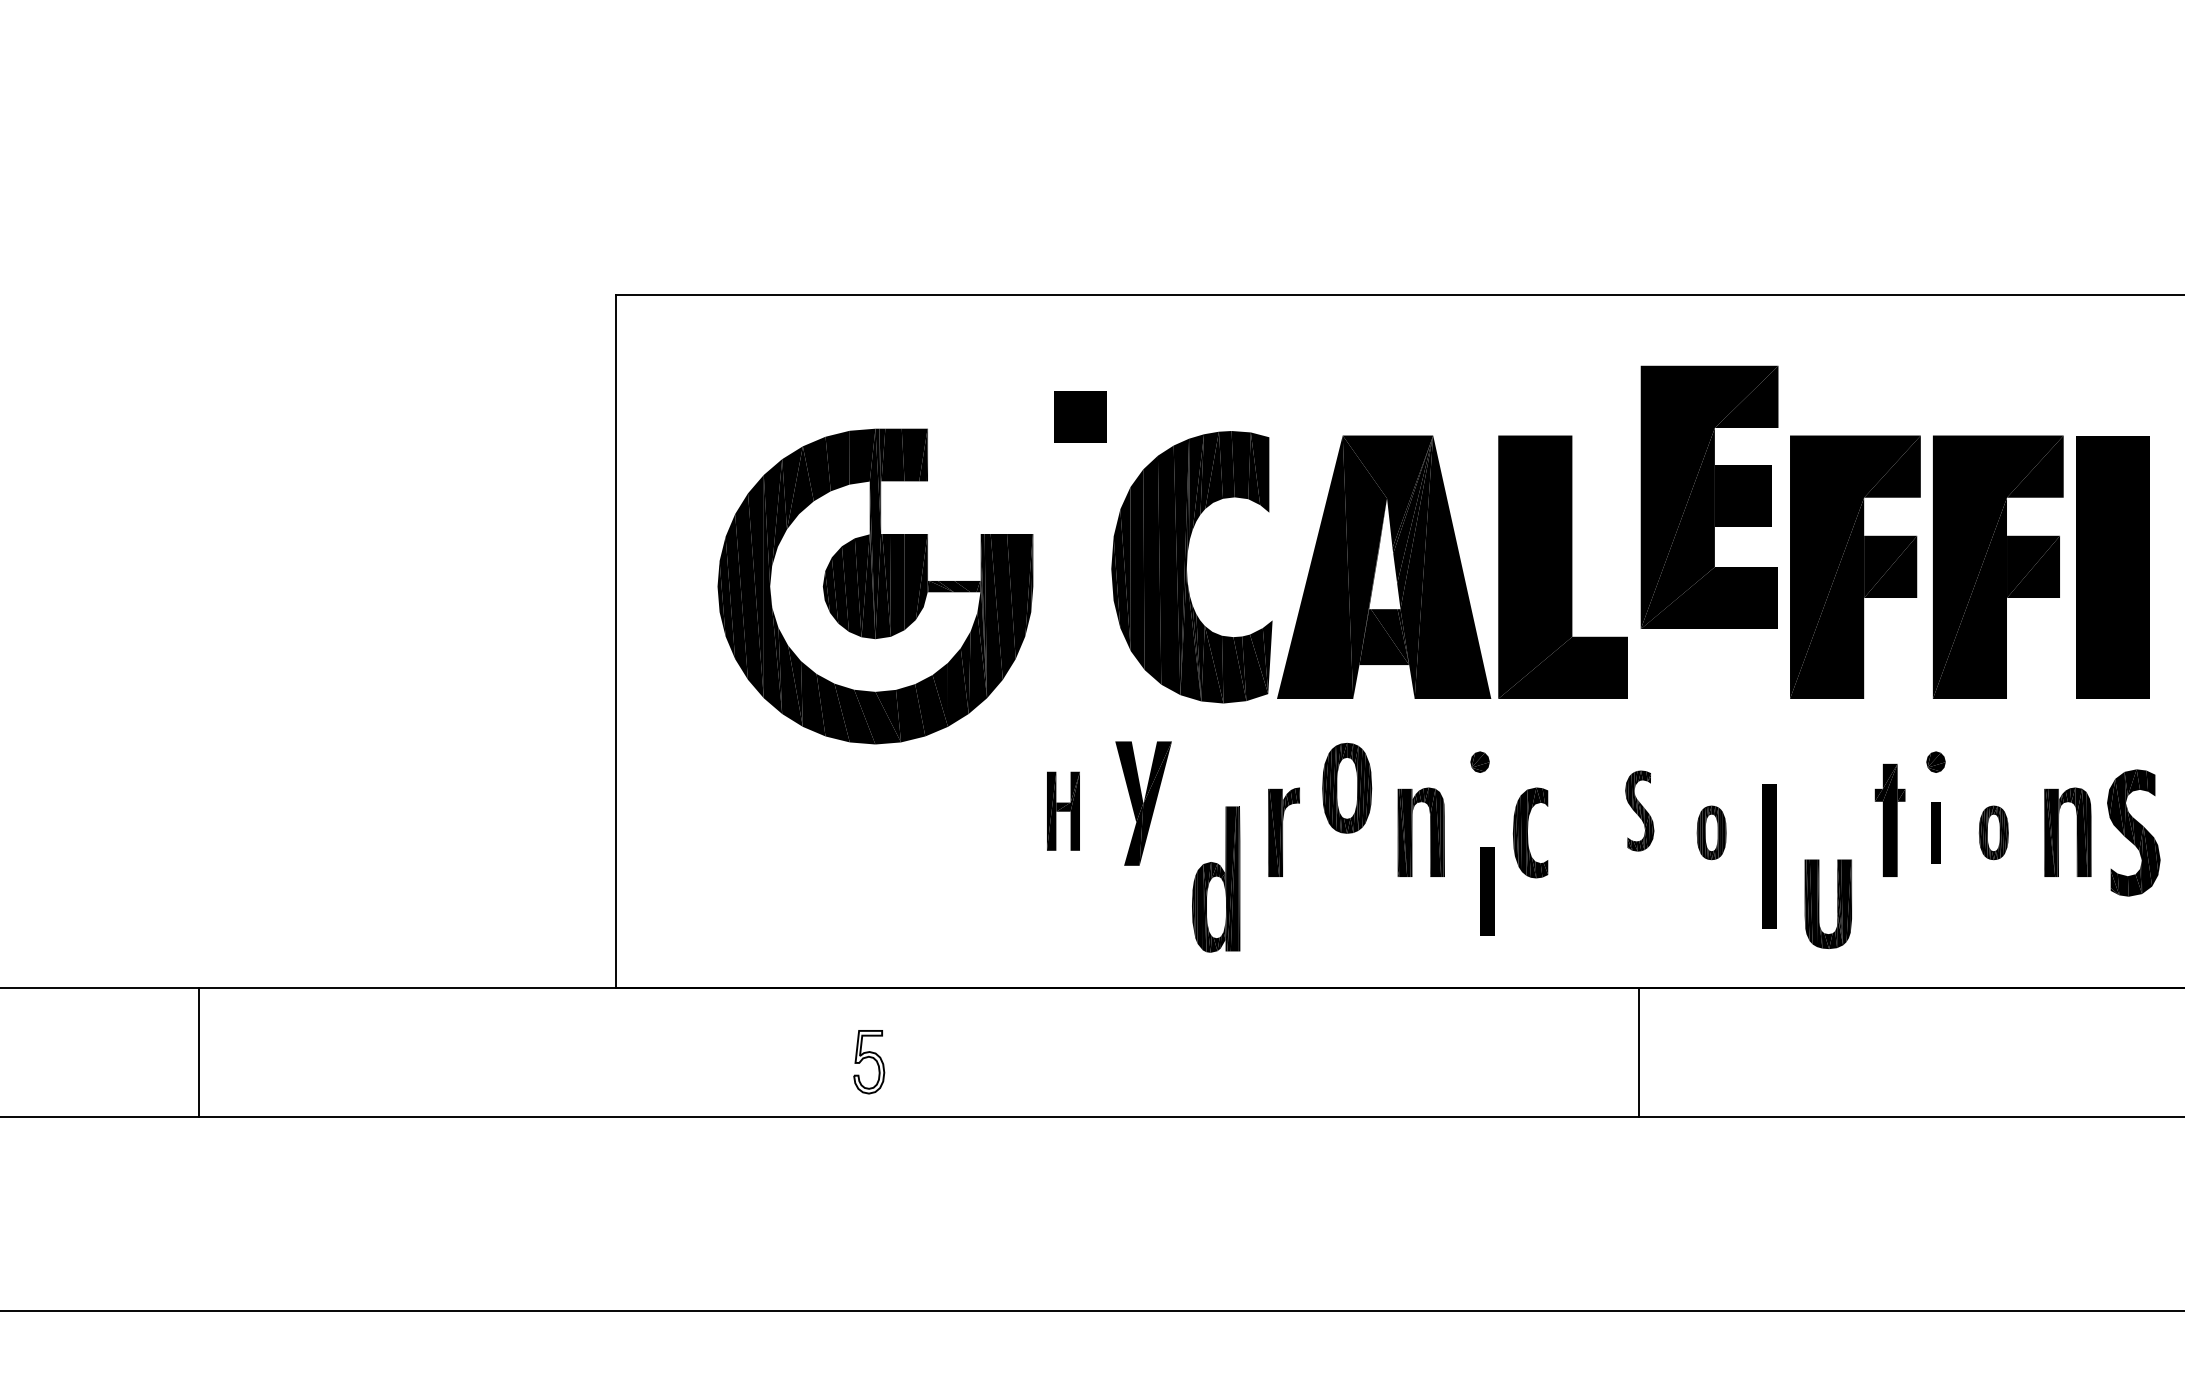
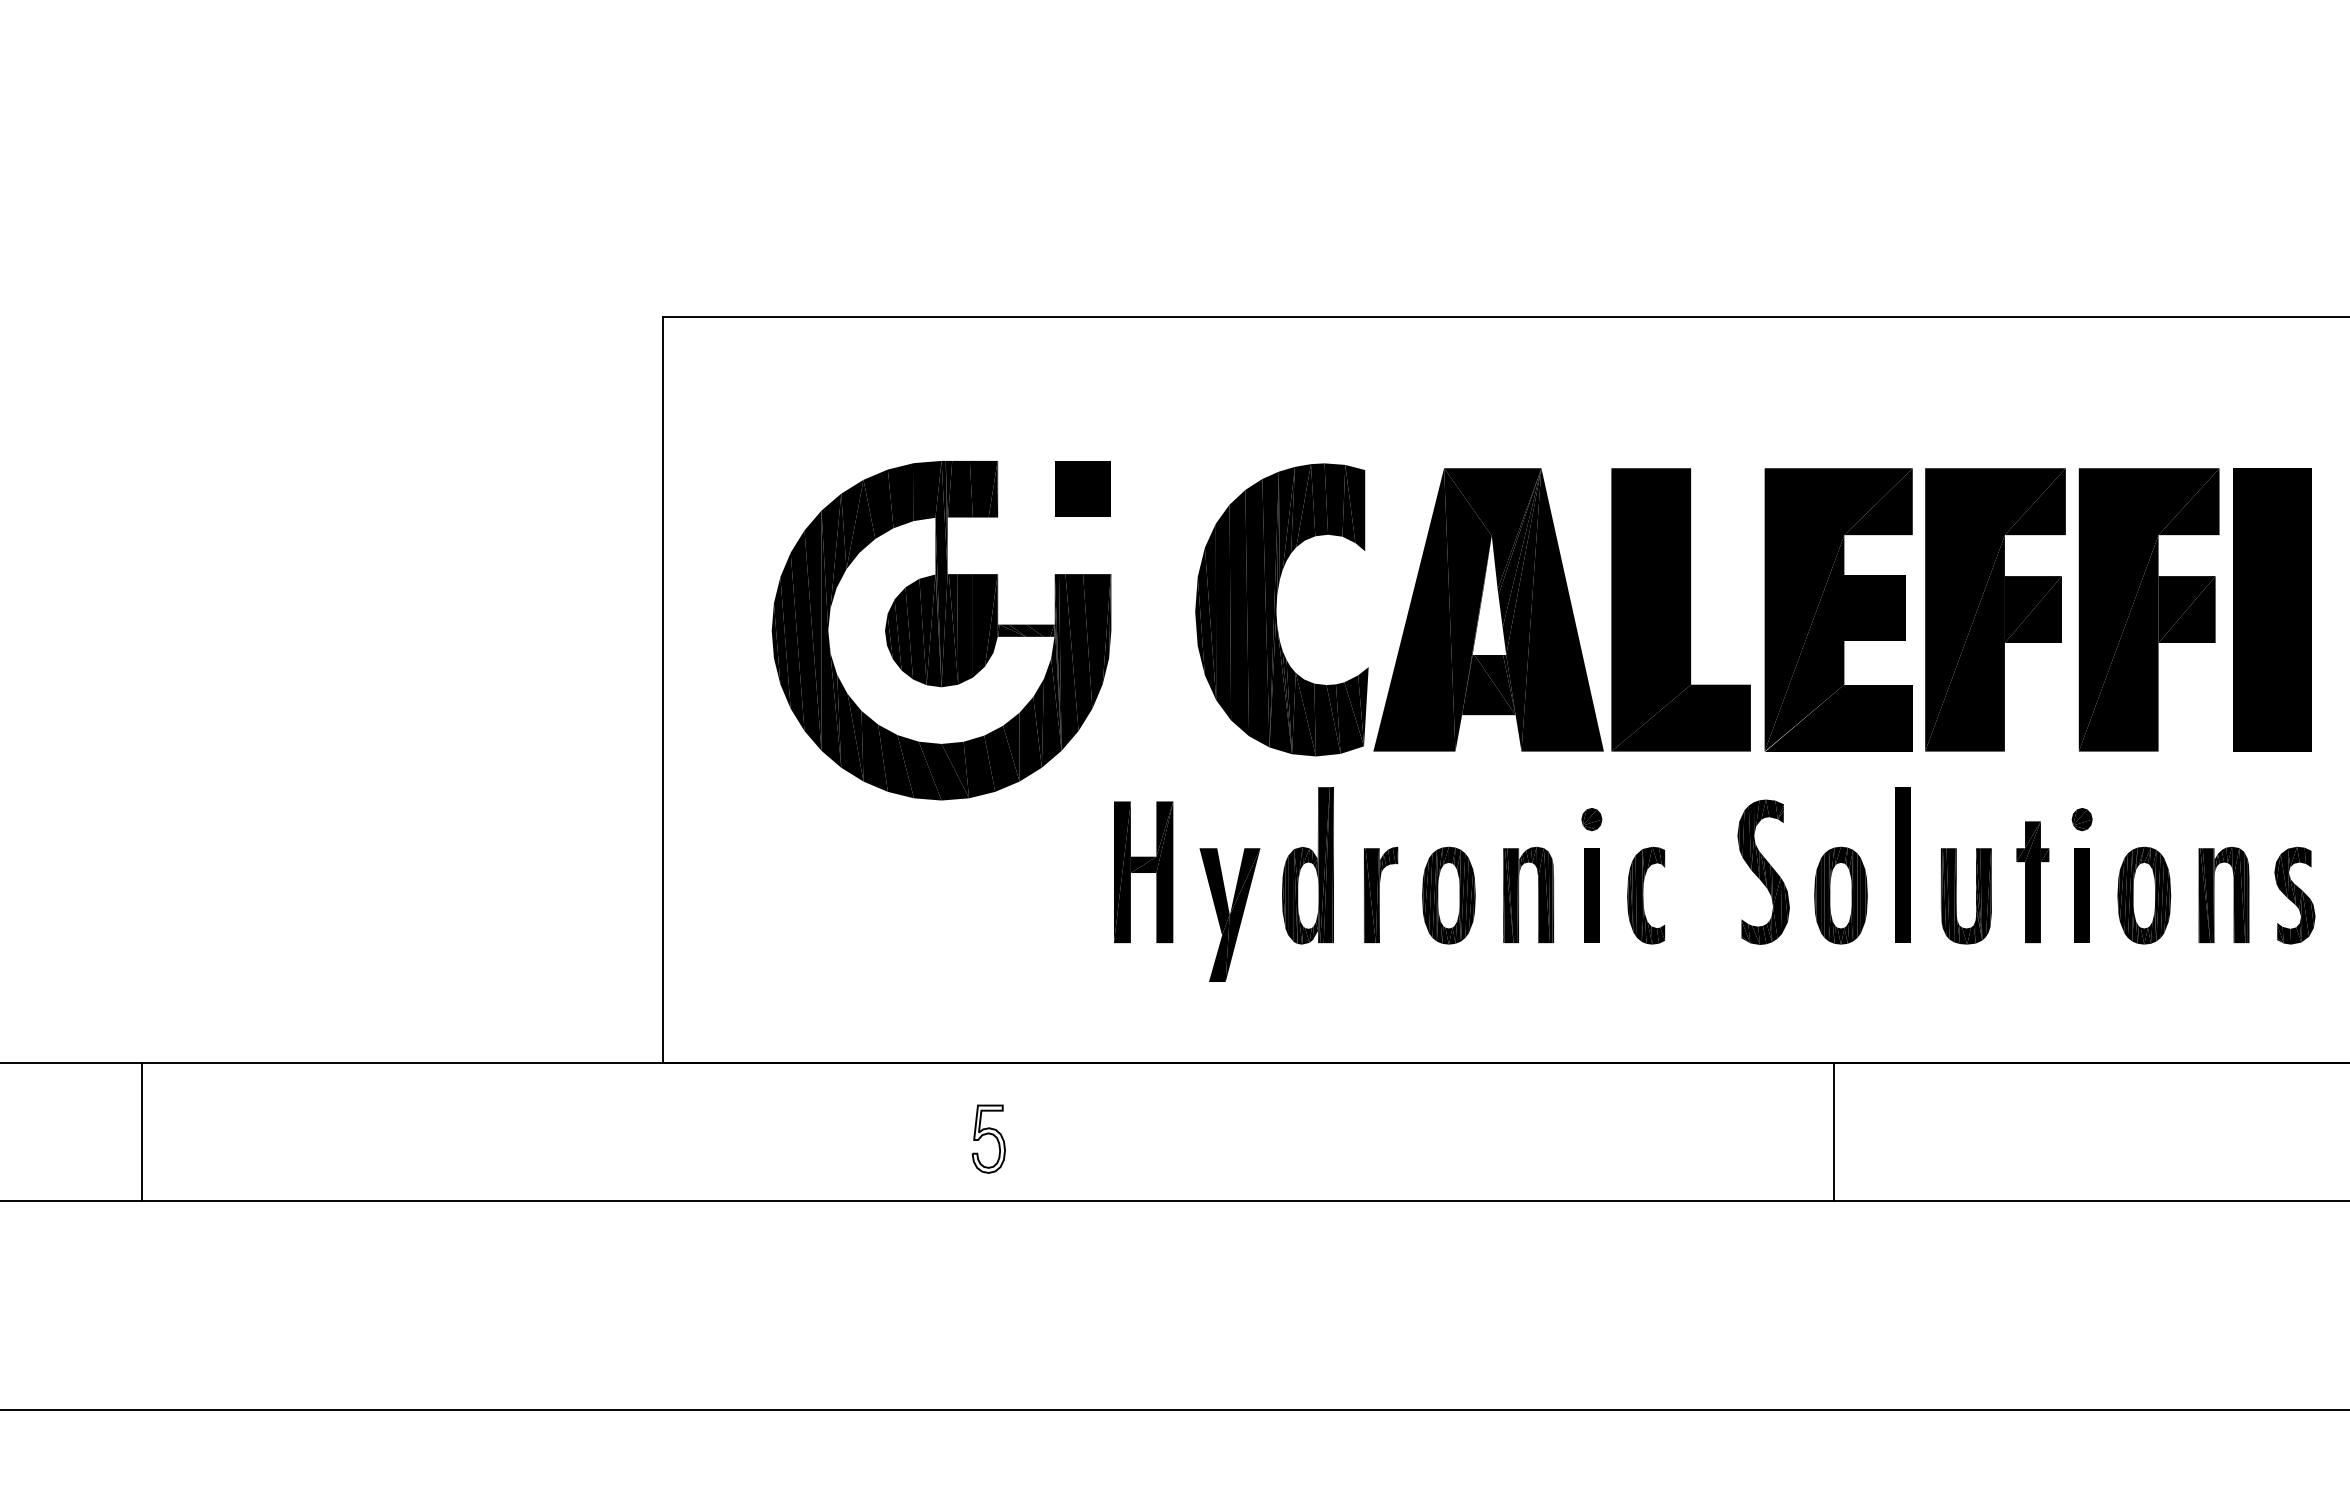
part: (1079, 416) -> (1082, 488), moved
part: (1709, 497) -> (1838, 609), moved
part: (1346, 788) -> (1448, 895), moved
part: (1143, 803) -> (1229, 914), moved
part: (1639, 810) -> (1763, 871), size x1.67
part: (1063, 811) -> (1143, 872), size x1.67
part: (1711, 832) -> (1840, 895), size x1.67
part: (1935, 832) -> (2081, 895), size x1.43
part: (1993, 832) -> (2144, 895), size x1.67
part: (2133, 832) -> (2294, 895), size x0.71
part: (1768, 856) -> (1902, 864), moved
part: (1215, 879) -> (1307, 865), moved
part: (1487, 891) -> (1591, 895), moved
part: (1819, 904) -> (1956, 896), moved
line: (199, 1052) -> (142, 1131), moved
line: (1638, 1052) -> (1833, 1131), moved
part: (868, 1061) -> (988, 1138), moved

